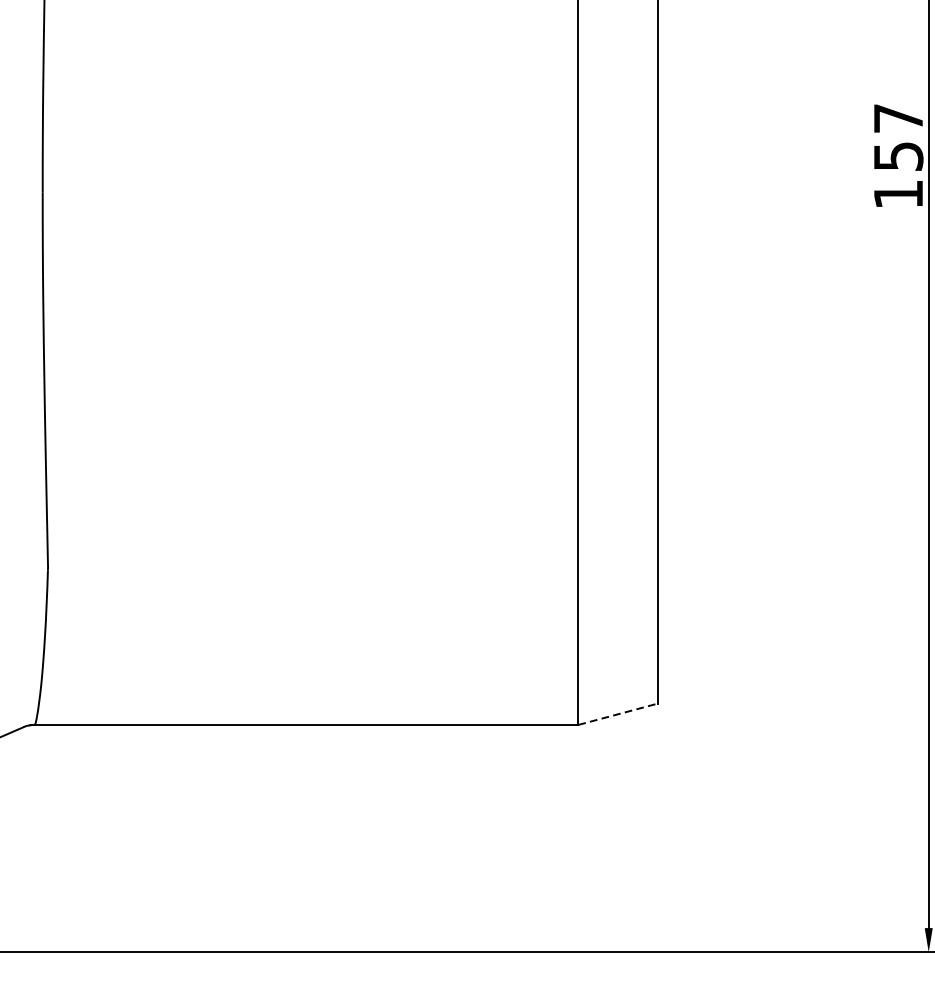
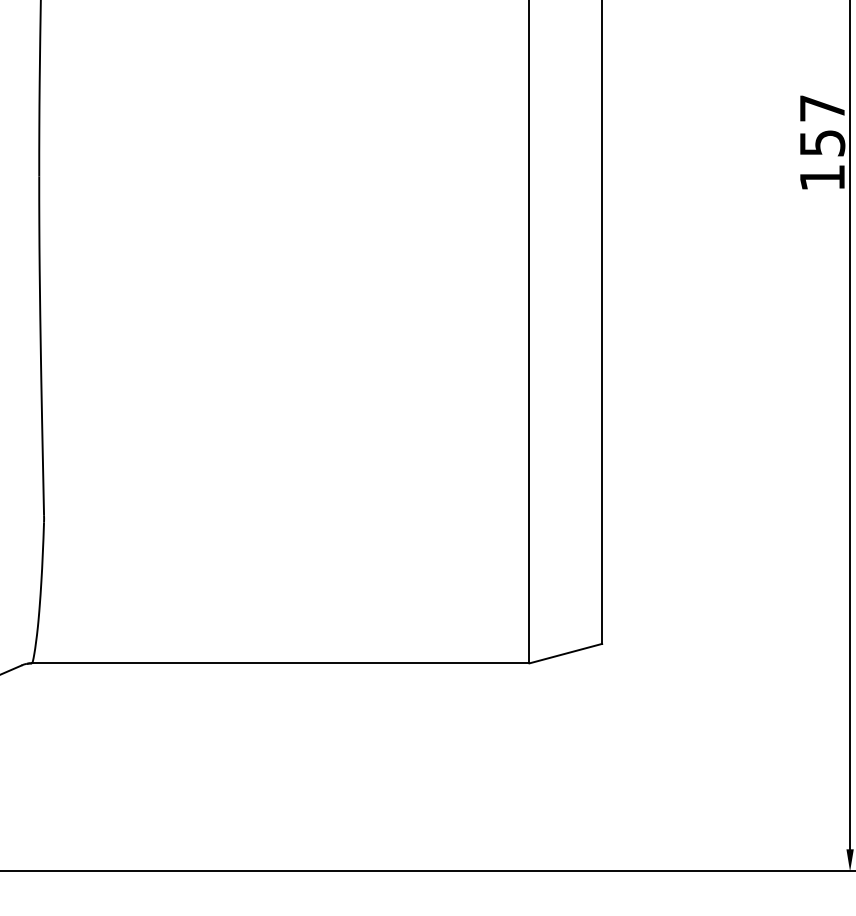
line: (617, 714) -> (565, 653), dashed -> solid

